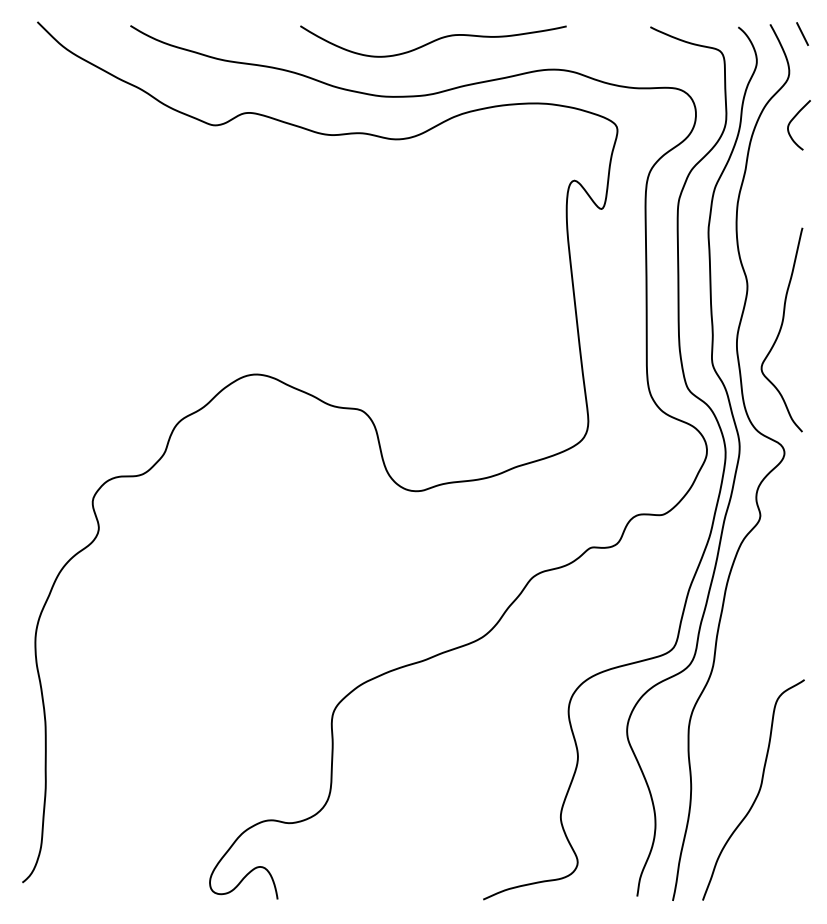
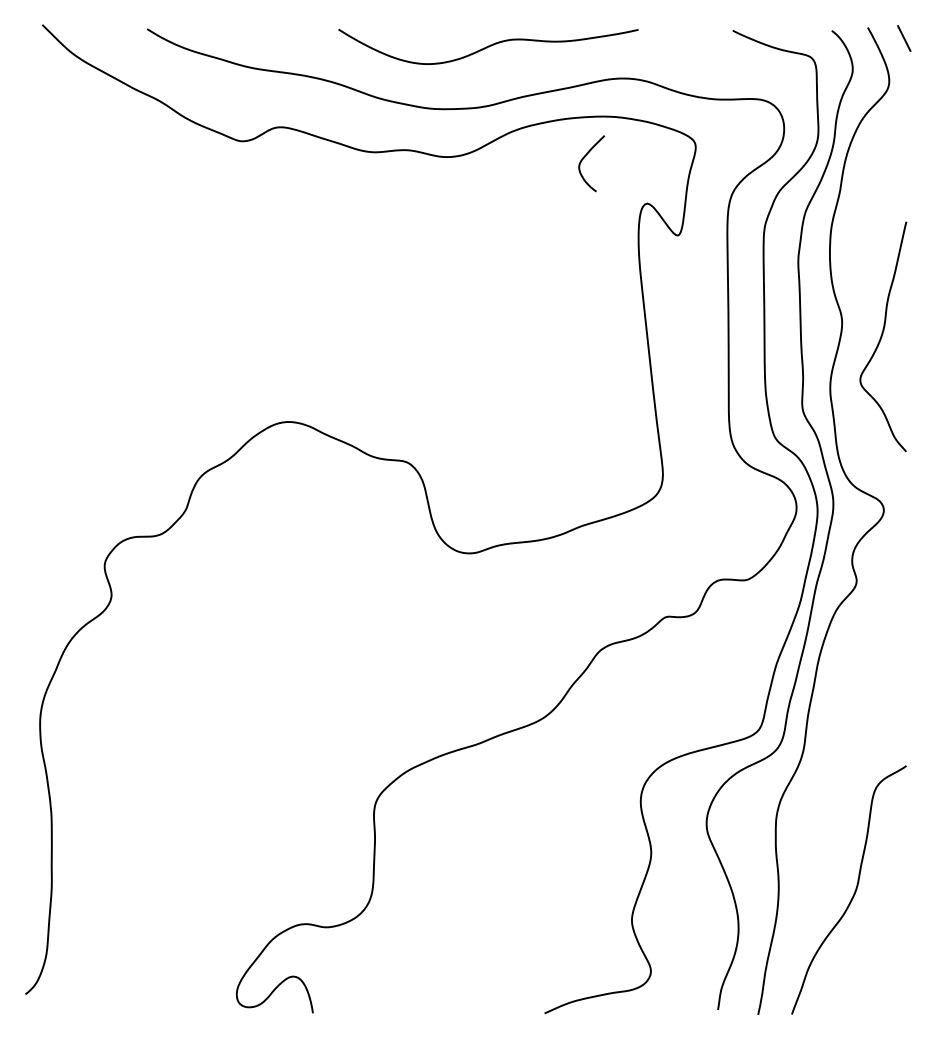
curve: (791, 122) -> (583, 160), moved
curve: (781, 329) -> (882, 336), moved

